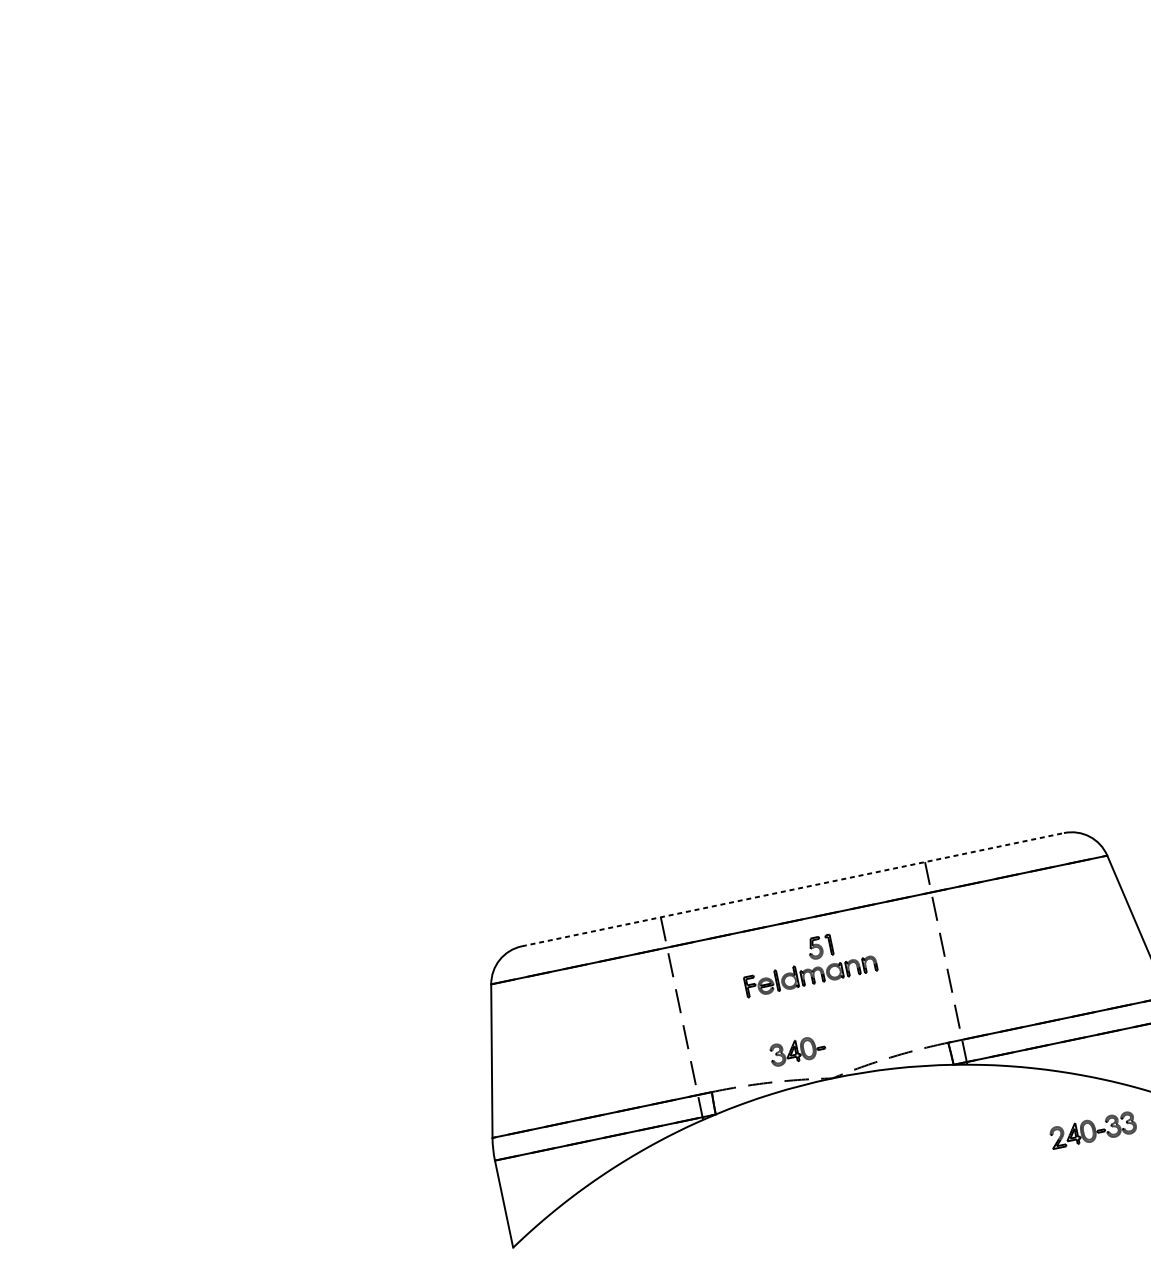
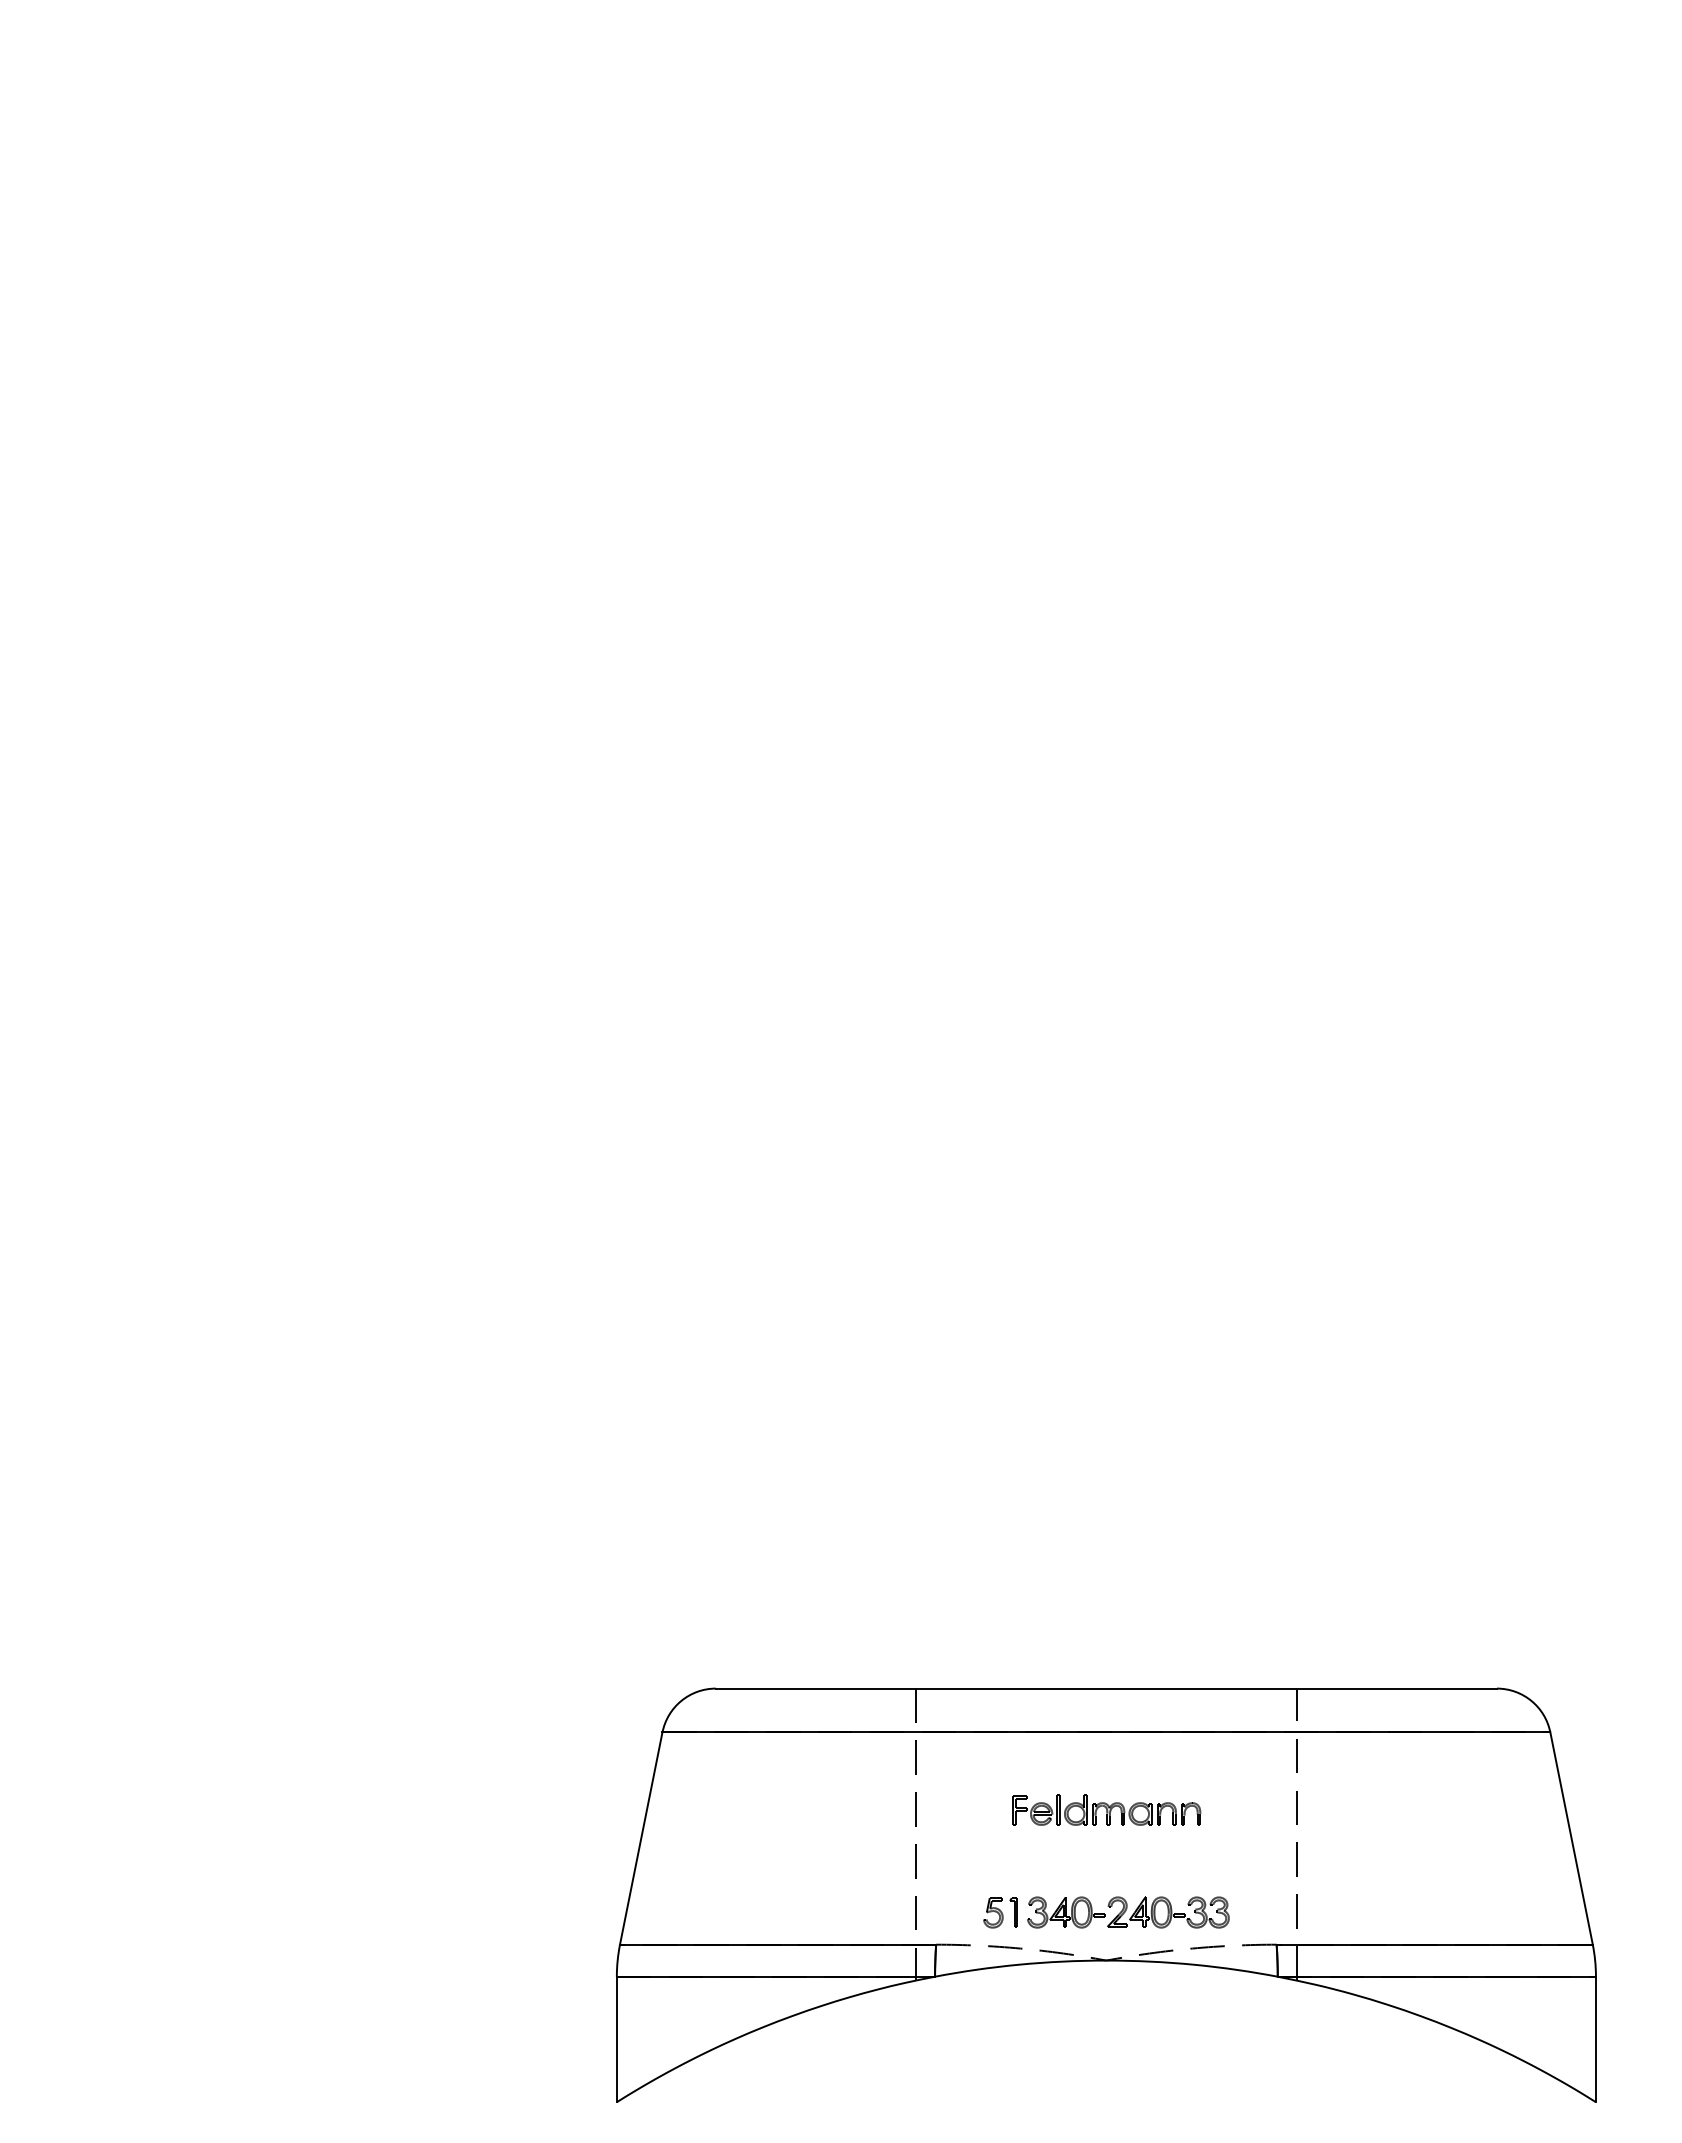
line: (792, 889) -> (1106, 1688), dashed -> solid
part: (820, 946) -> (1000, 1912), moved
part: (1093, 1130) -> (1168, 1912), moved

